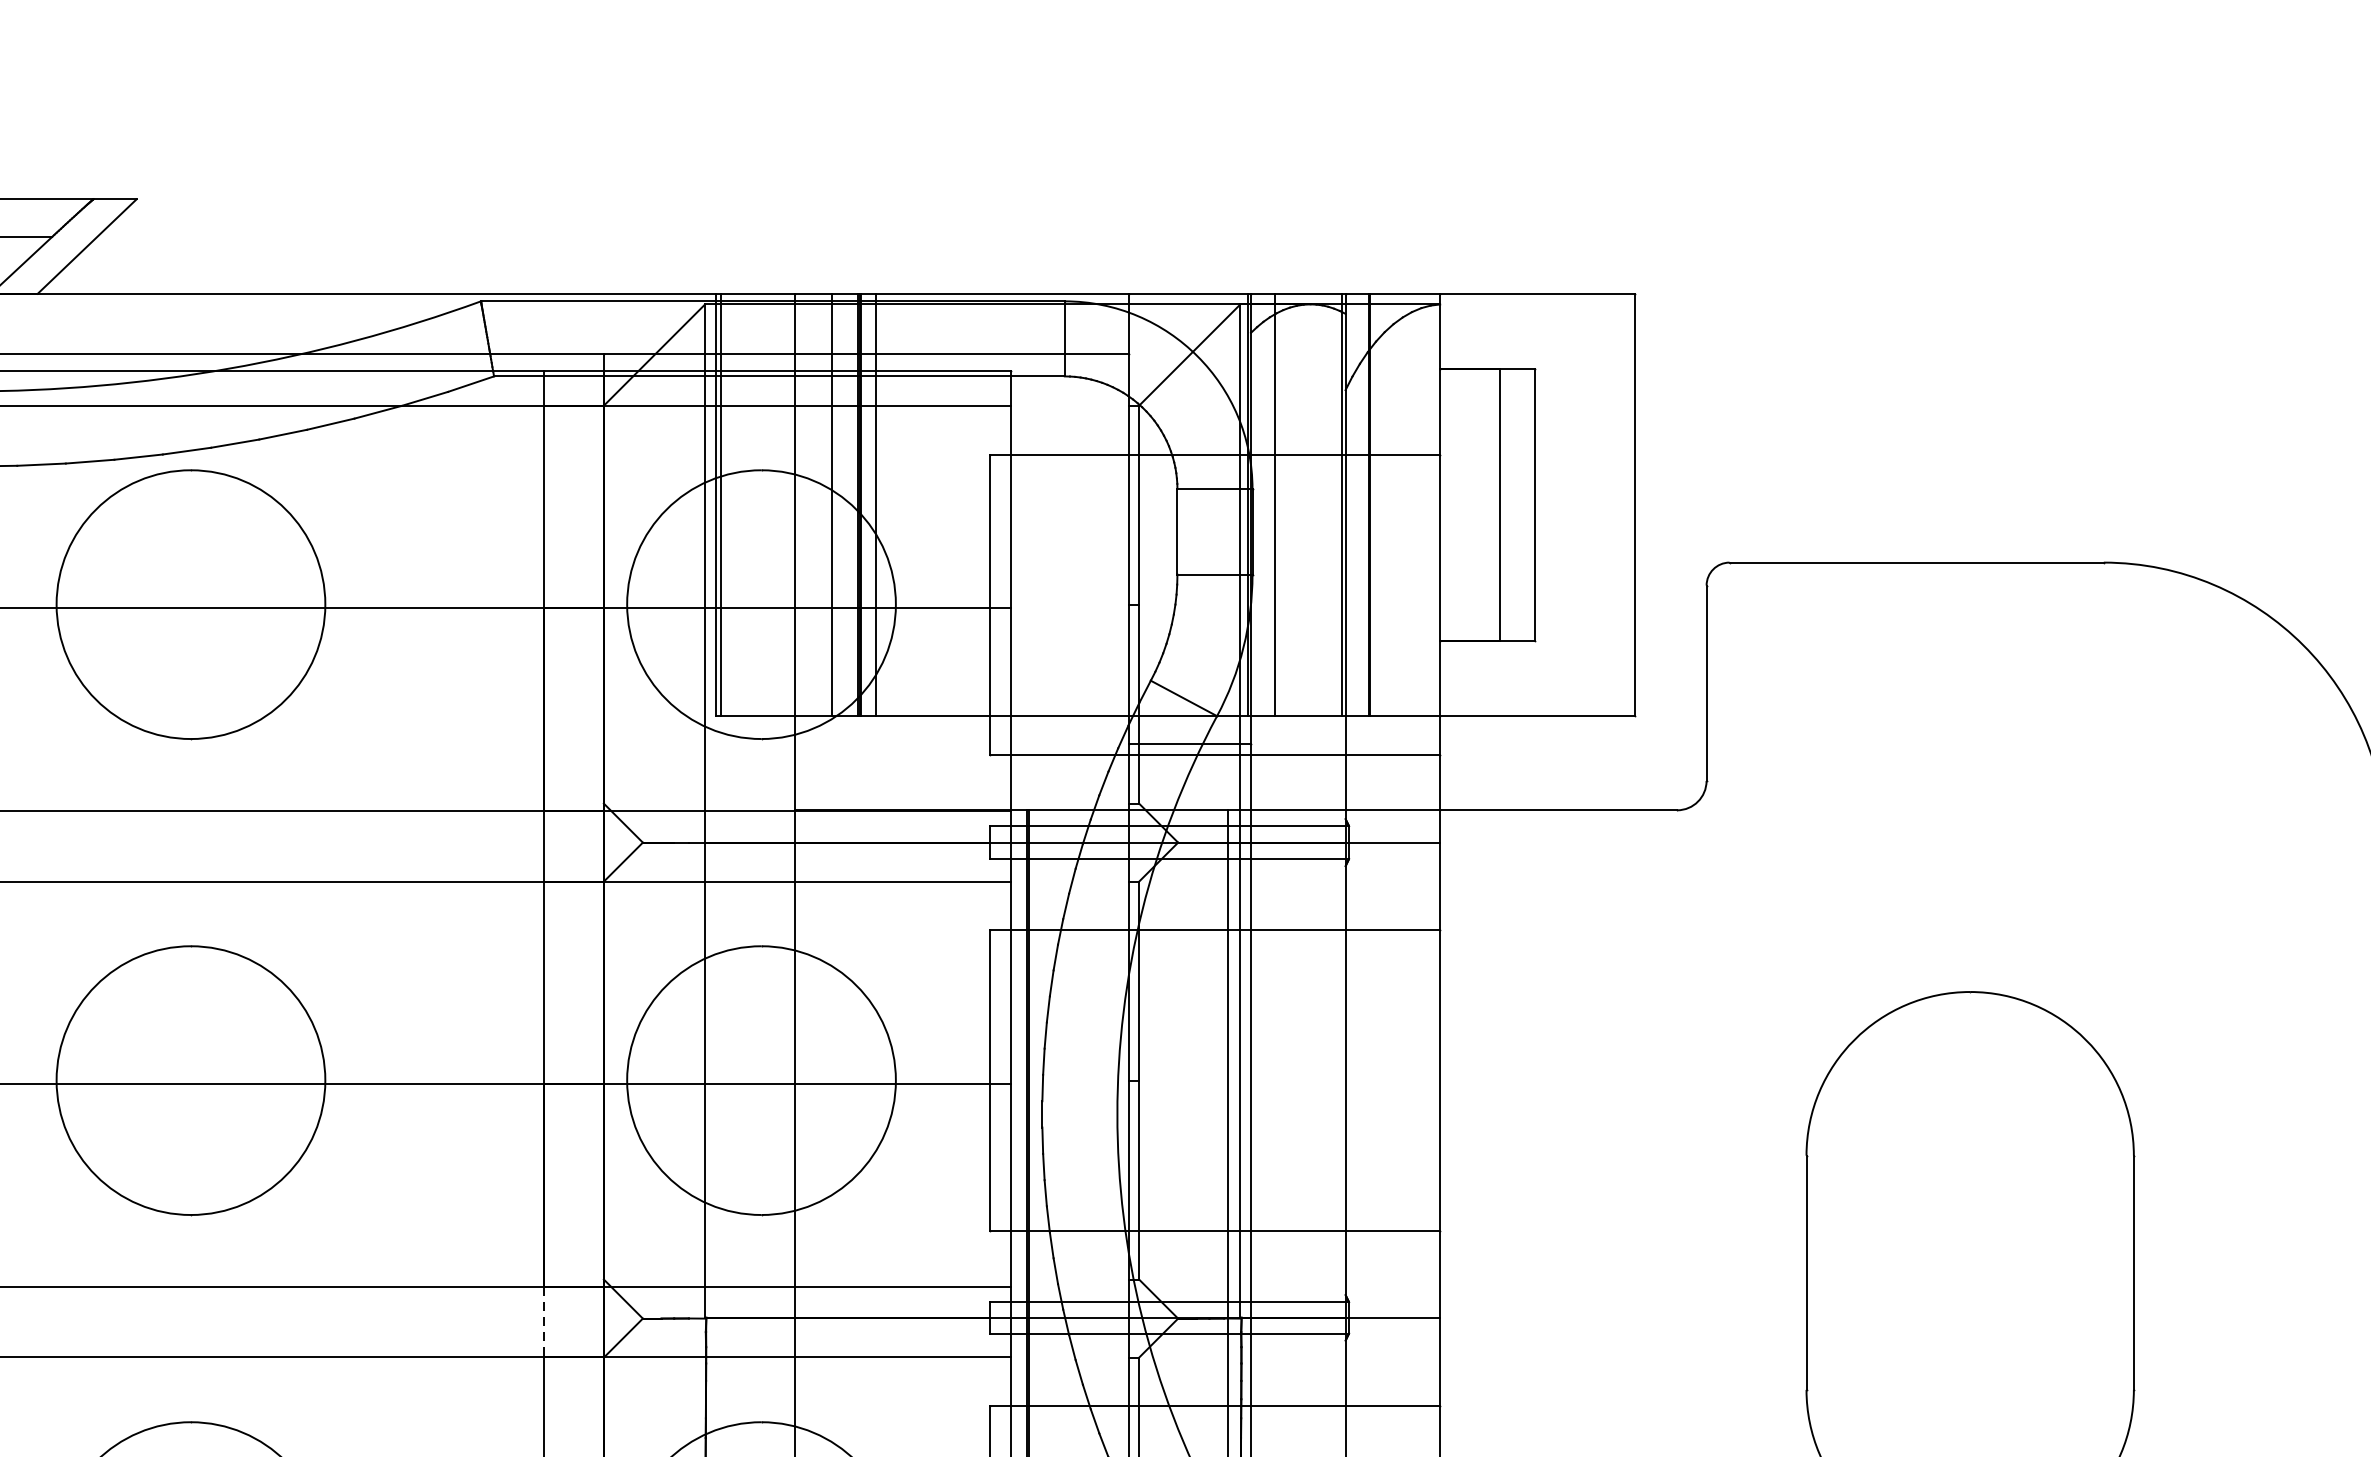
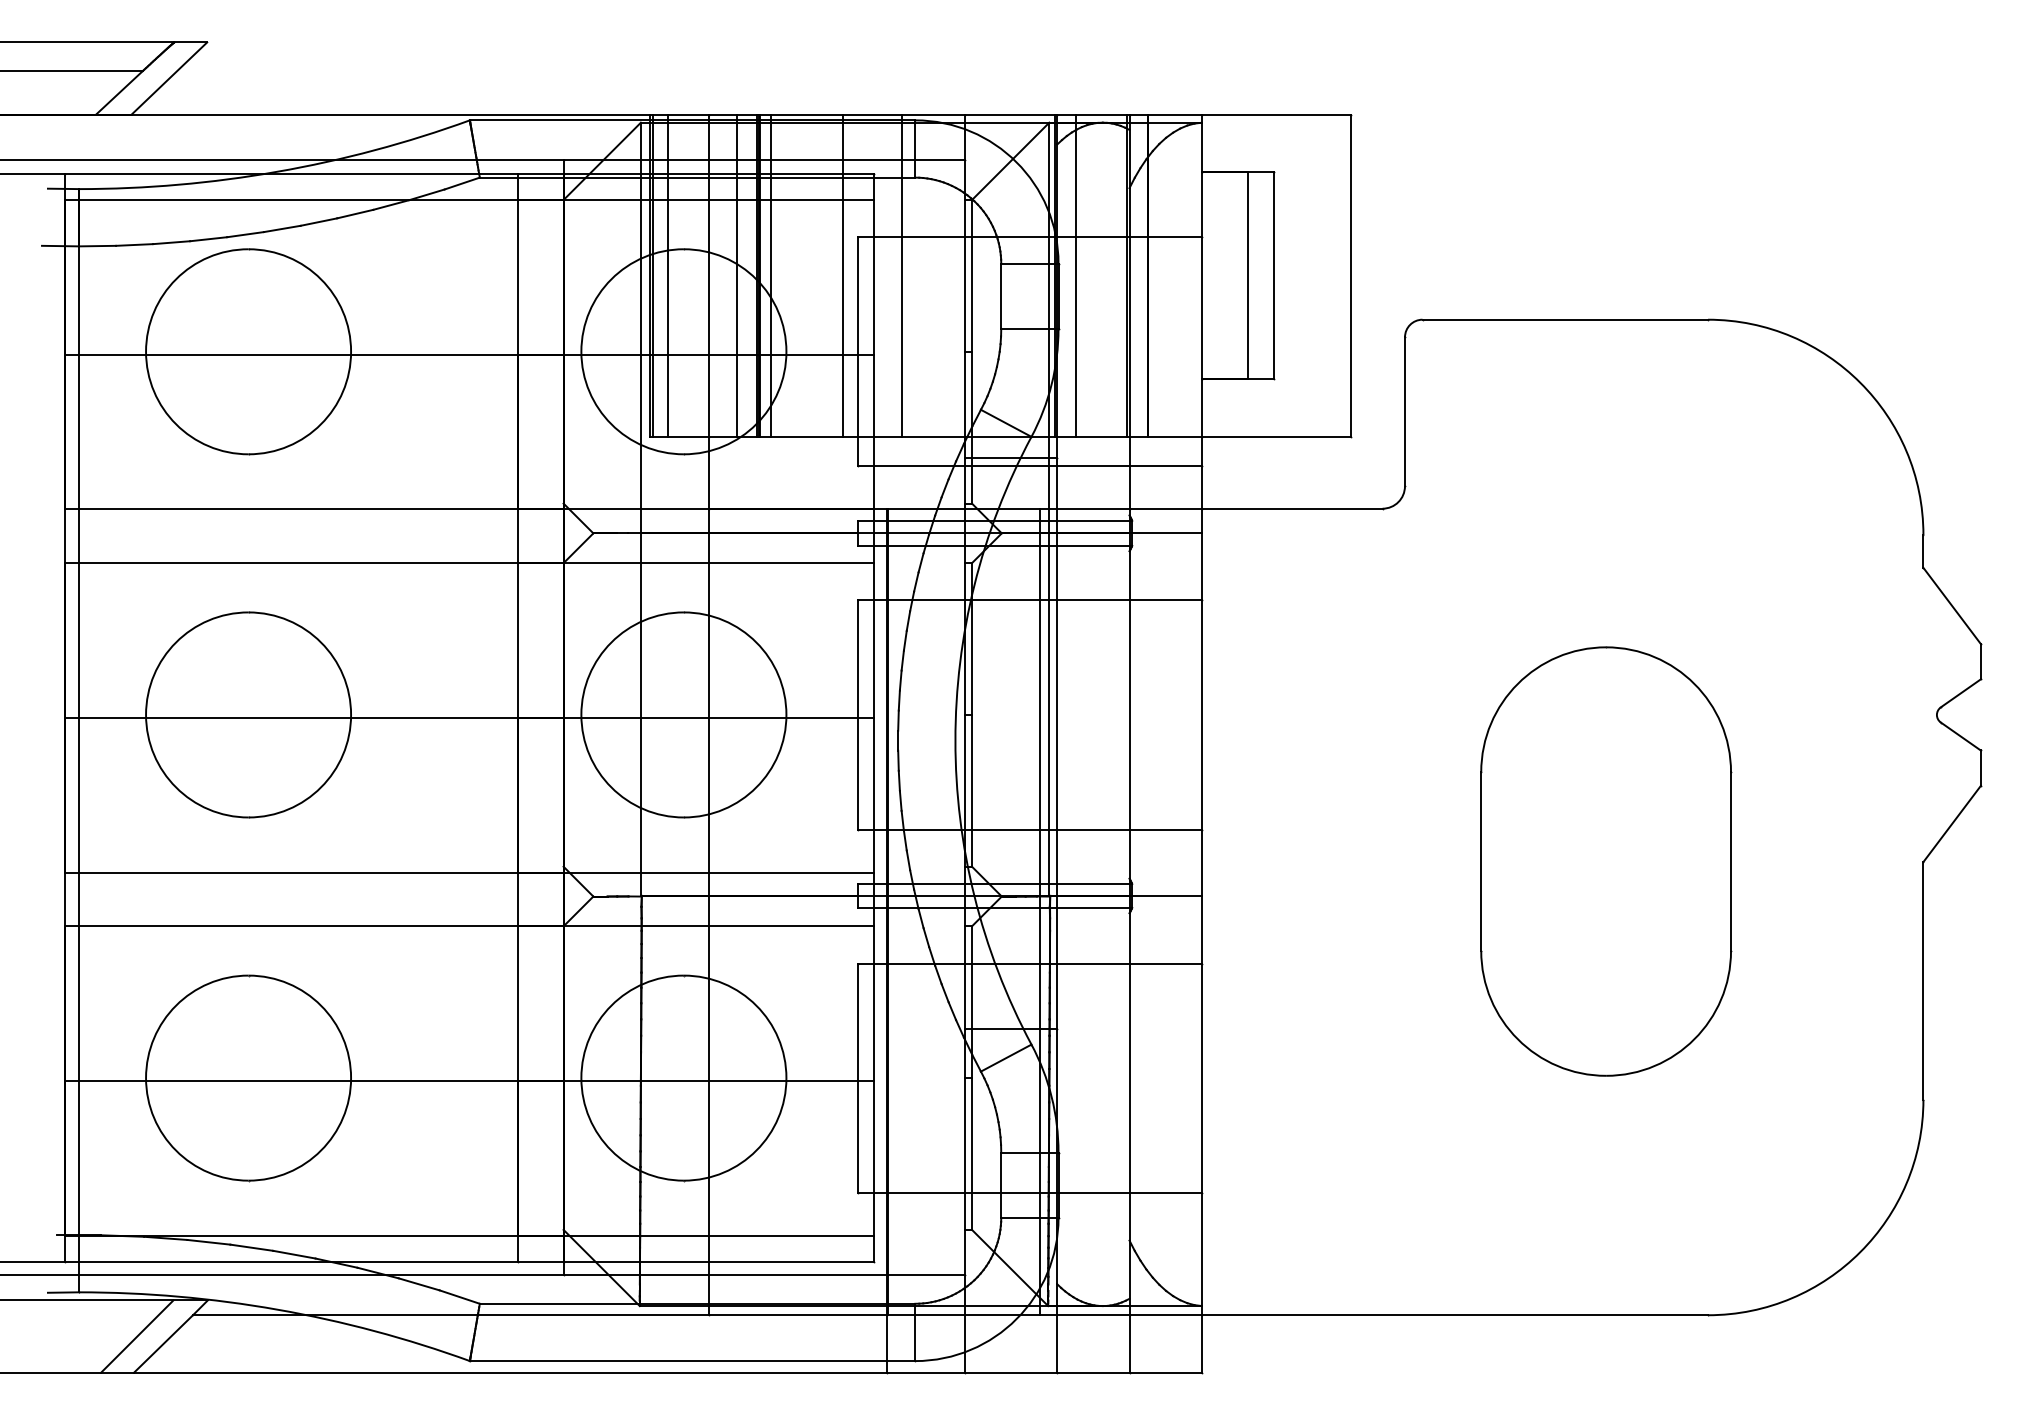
line: (741, 504) -> (668, 275), added
line: (969, 504) -> (842, 275), added
line: (1048, 504) -> (902, 275), added
line: (543, 1322) -> (517, 899), dashed -> solid

